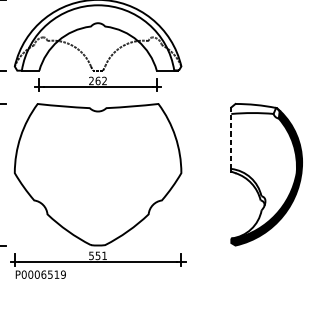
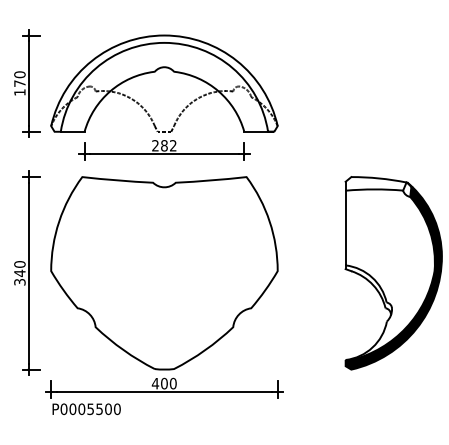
text: (98, 80) -> (164, 145), 262 -> 282
line: (231, 138) -> (345, 223), dashed -> solid
text: (97, 255) -> (163, 383), 551 -> 400
text: (53, 274) -> (103, 409), P0006519 -> P0005500

